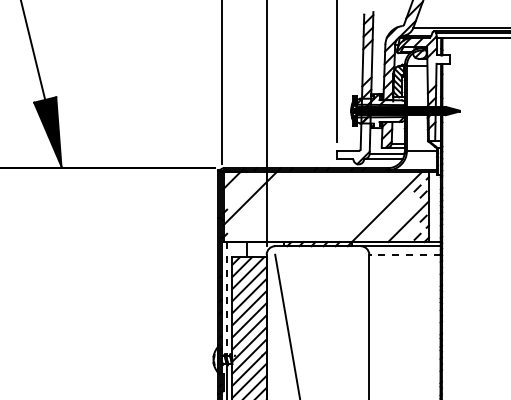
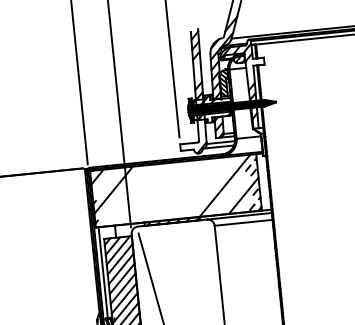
line: (405, 254) -> (243, 222), dashed -> solid
line: (227, 298) -> (103, 272), dashed -> solid

